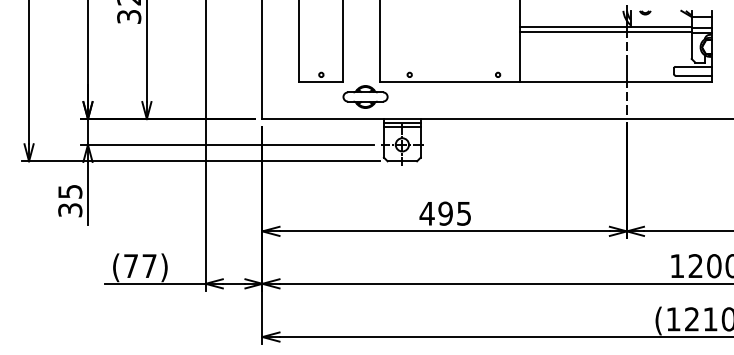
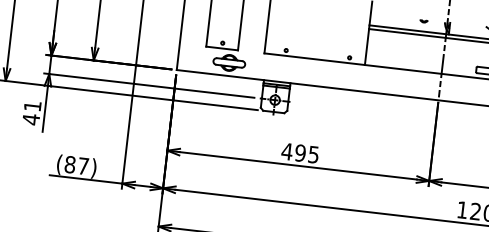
part: (645, 12) -> (424, 21), moved
part: (365, 96) -> (229, 62), moved
text: (70, 201) -> (32, 113), 35 -> 41
text: (131, 266) -> (70, 165), (77) -> (87)

